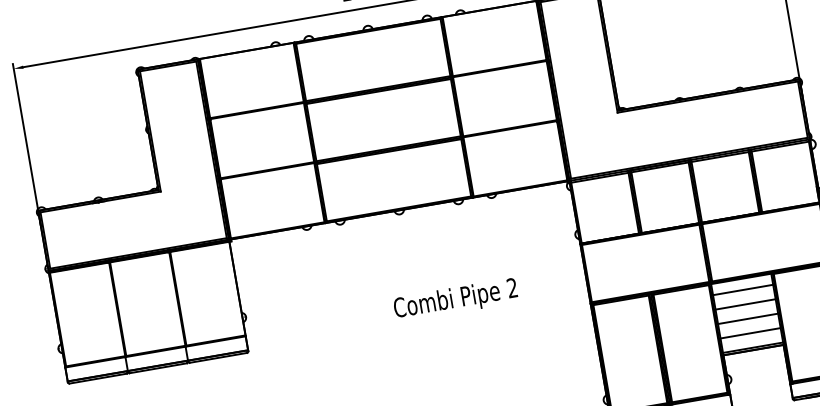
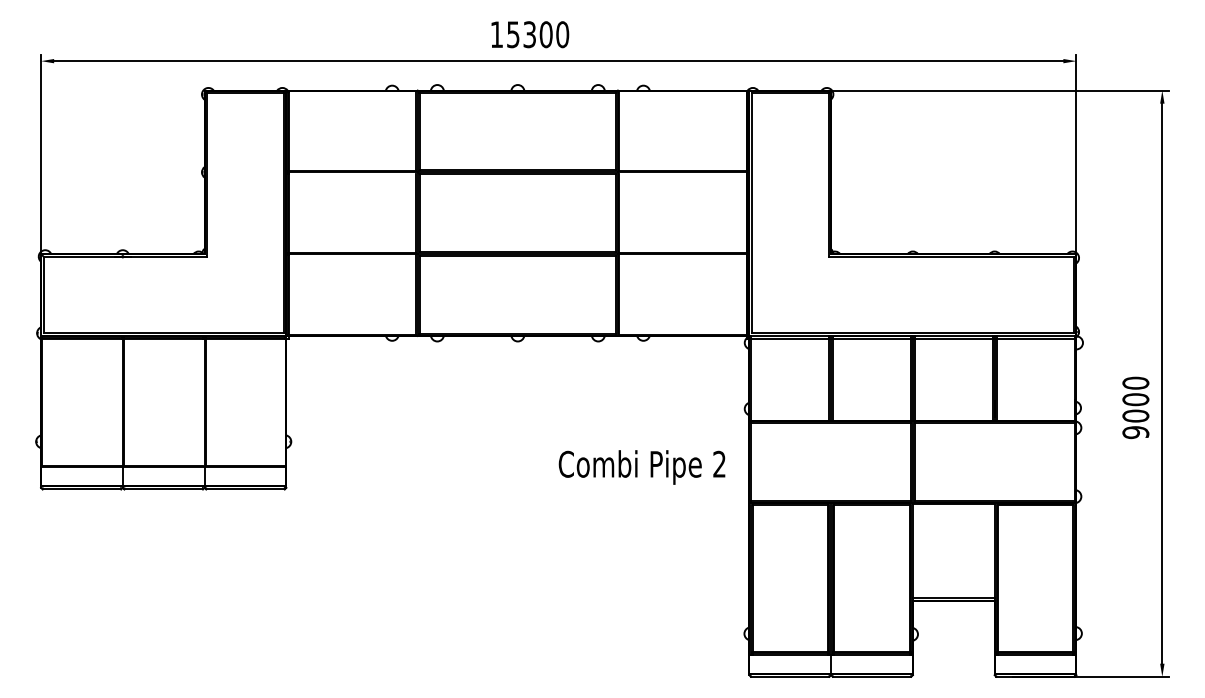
line: (742, 290) -> (953, 519), removed
text: (455, 300) -> (641, 467), moved
line: (745, 304) -> (953, 539), removed
line: (747, 318) -> (953, 558), removed
line: (750, 333) -> (953, 578), removed

